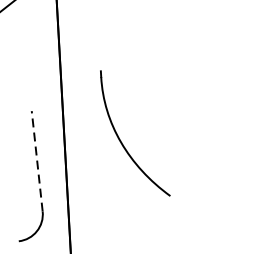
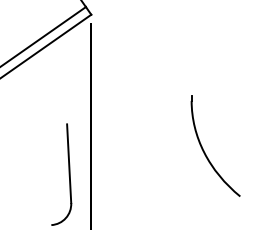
part: (121, 139) -> (204, 150), moved
line: (37, 161) -> (69, 163), dashed -> solid

